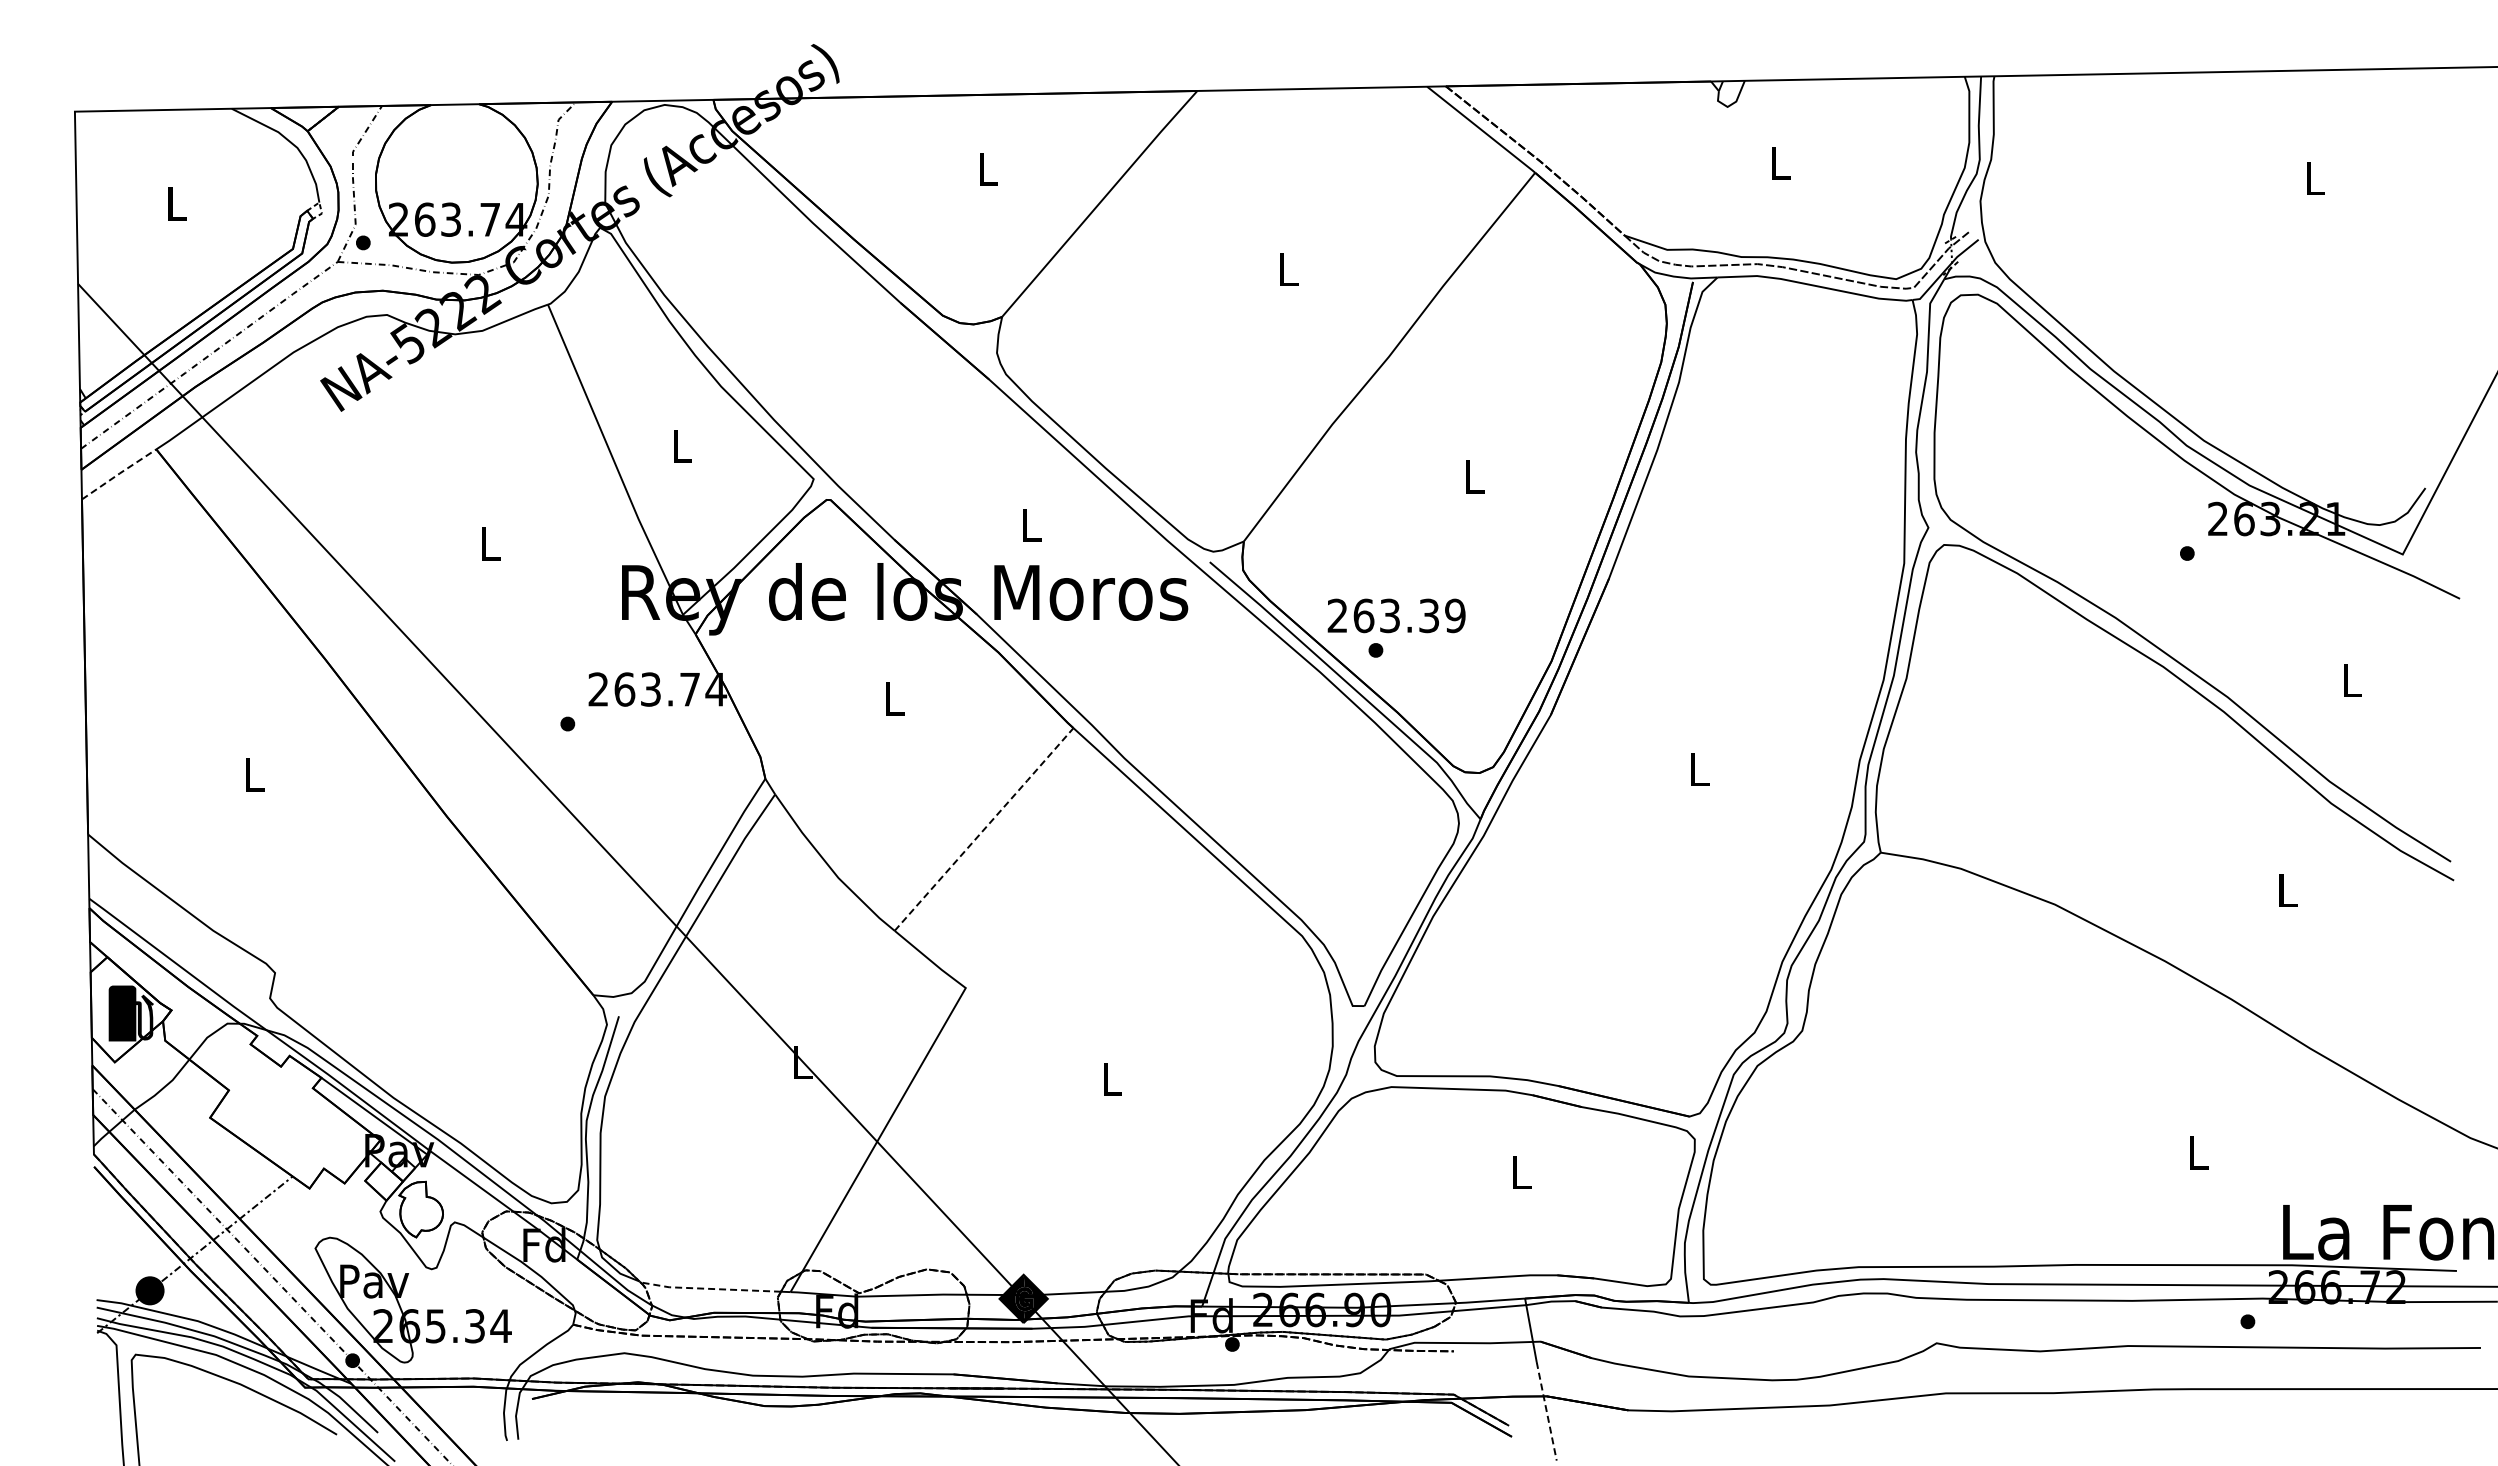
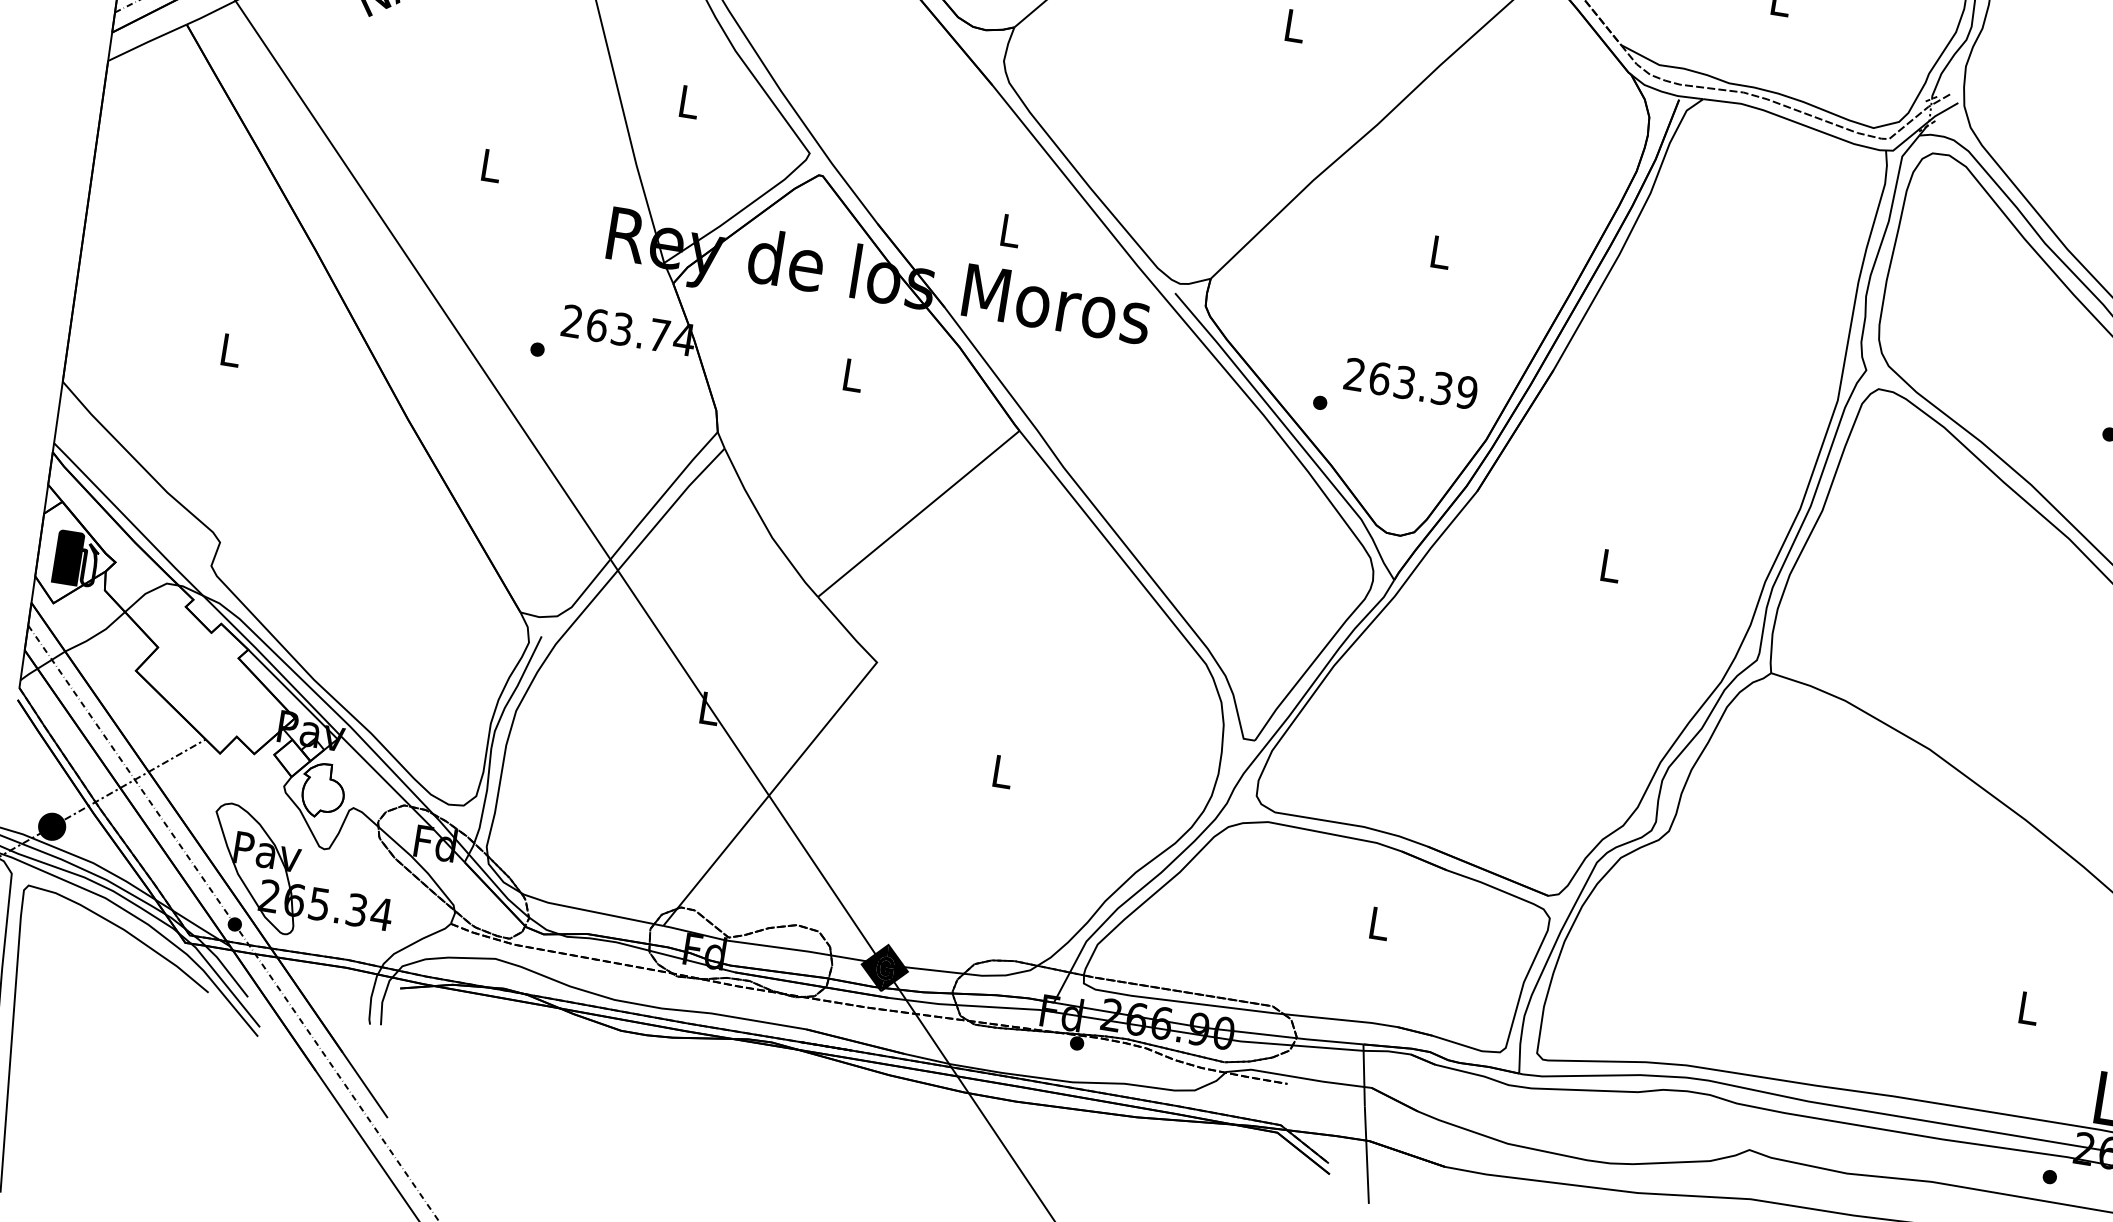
line: (119, 473) -> (147, 41), dashed -> solid
text: (1396, 615) -> (1411, 383), moved
line: (984, 829) -> (919, 514), dashed -> solid
line: (708, 1288) -> (585, 909), dashed -> solid
line: (1546, 1411) -> (1366, 1155), dashed -> solid

